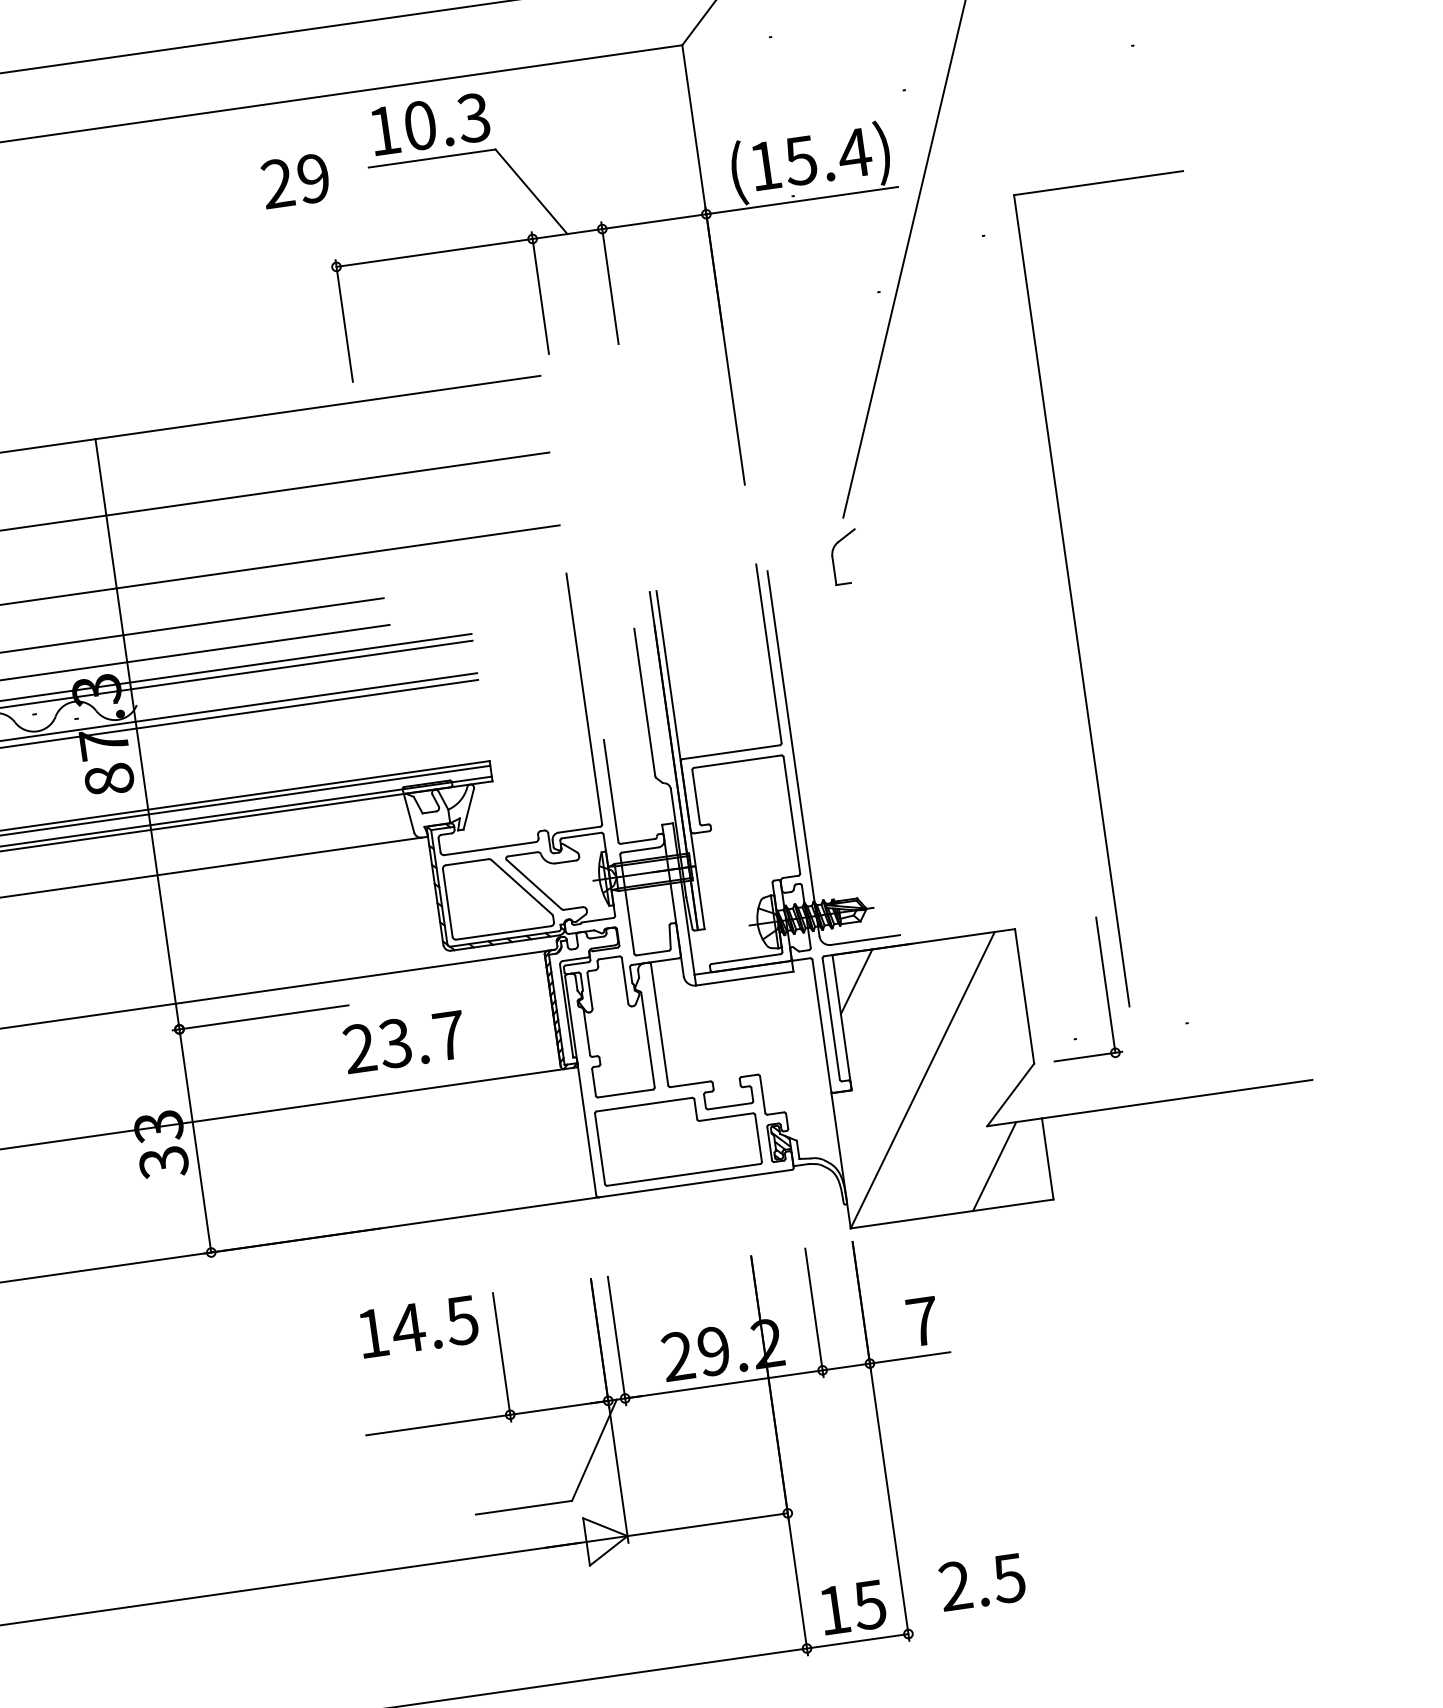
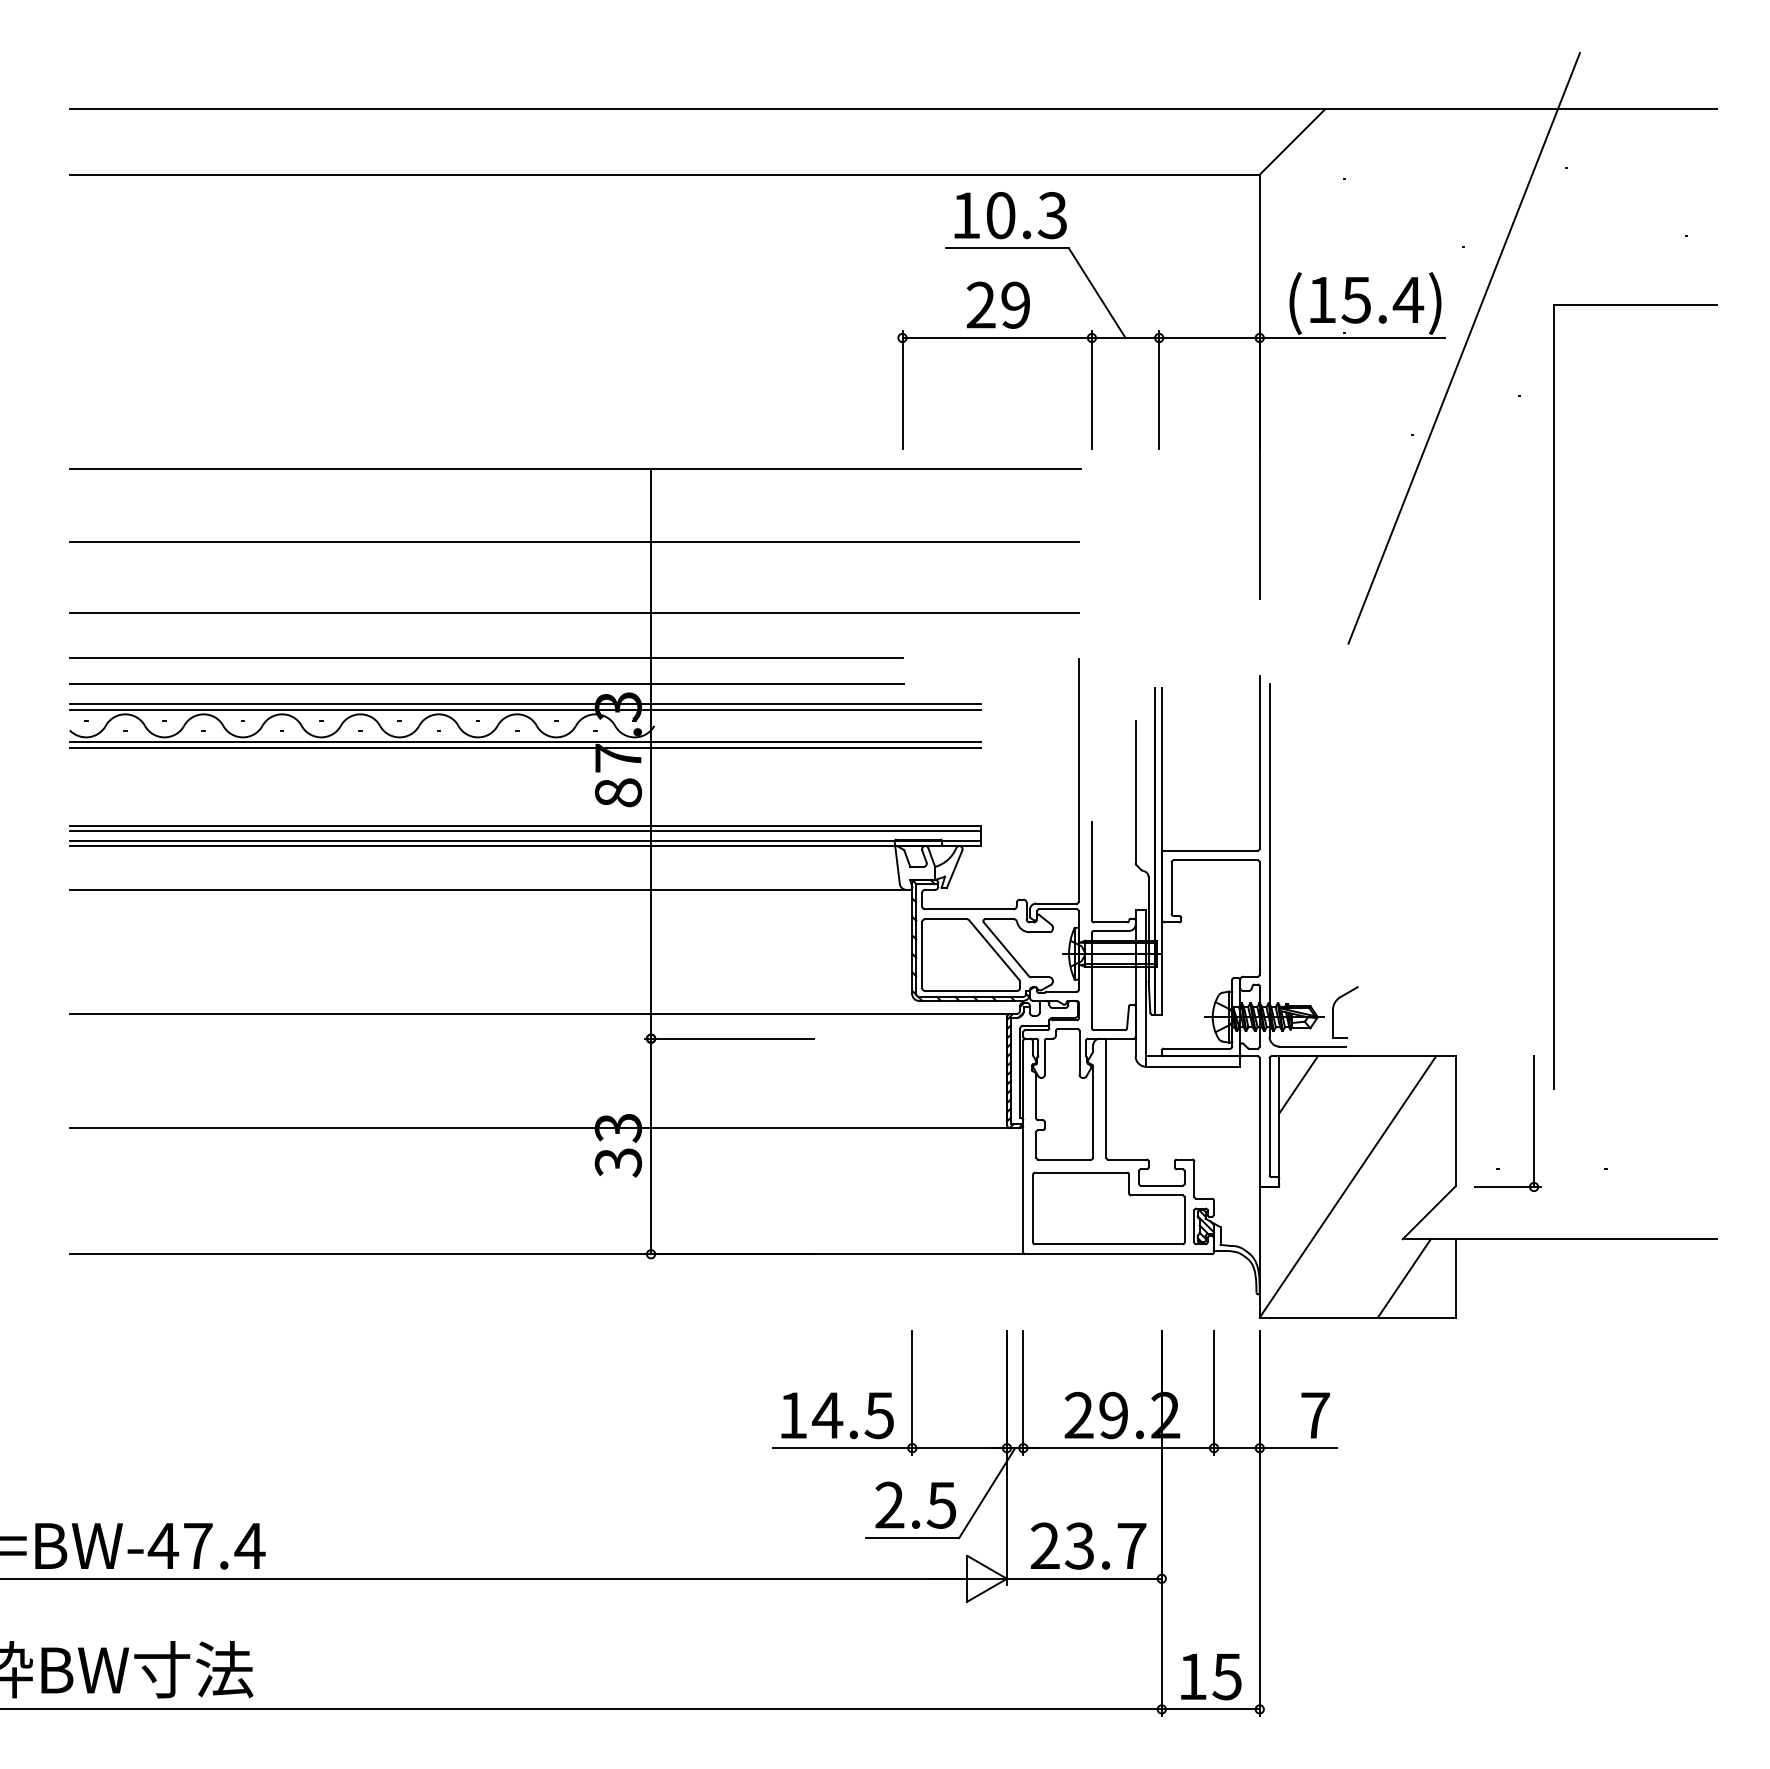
text: (294, 180) -> (997, 304), moved
part: (833, 559) -> (1333, 1012), moved
part: (1072, 599) -> (1554, 696), moved
text: (404, 1041) -> (1088, 1545), moved
text: (418, 1326) -> (837, 1415), moved
text: (982, 1581) -> (915, 1504), moved

